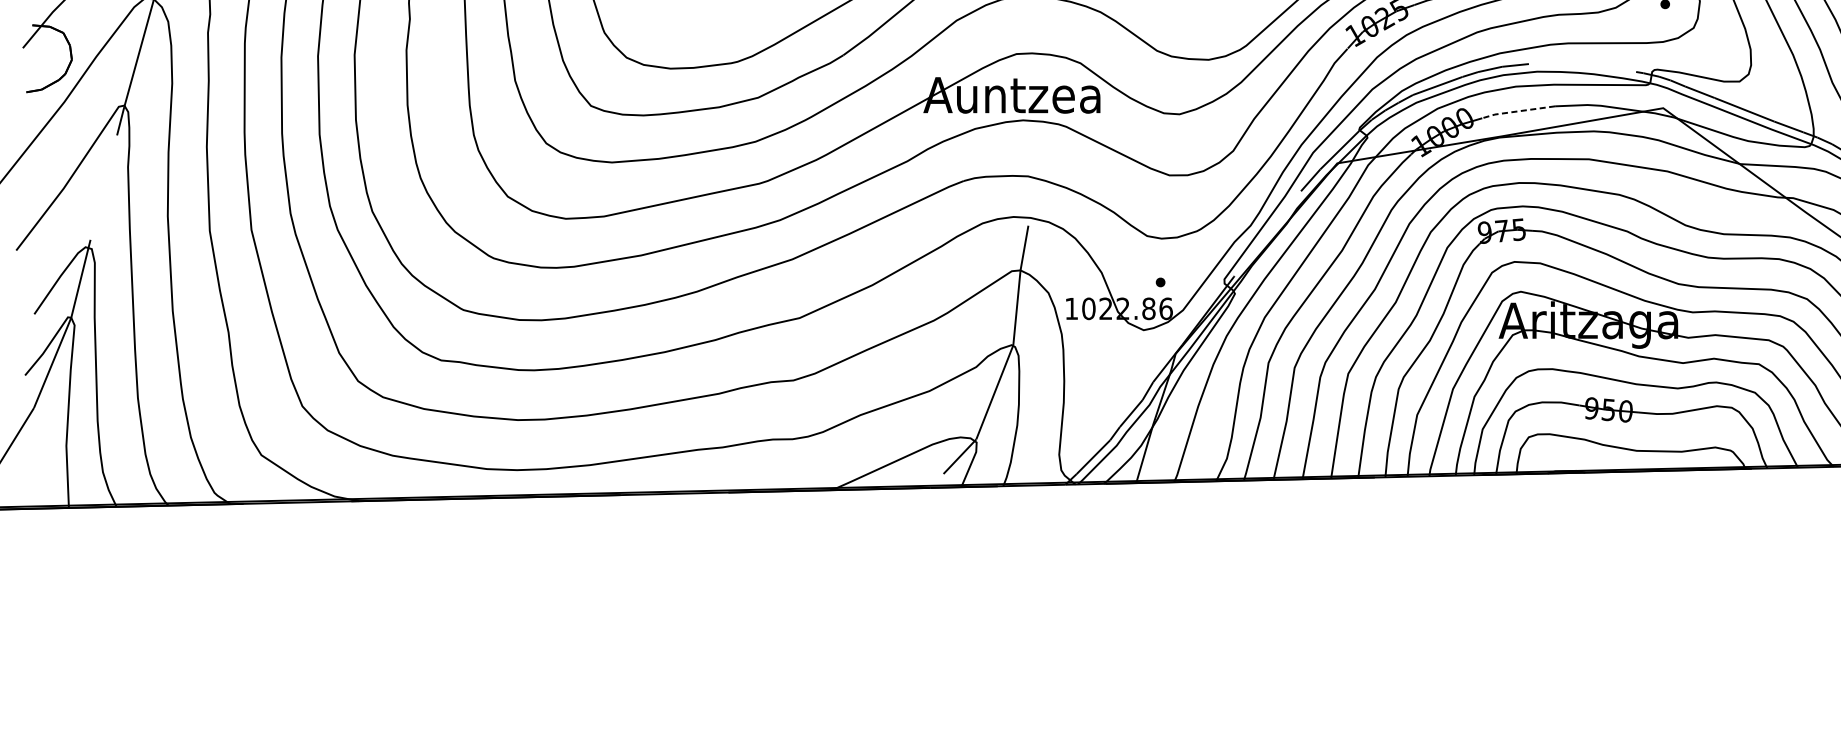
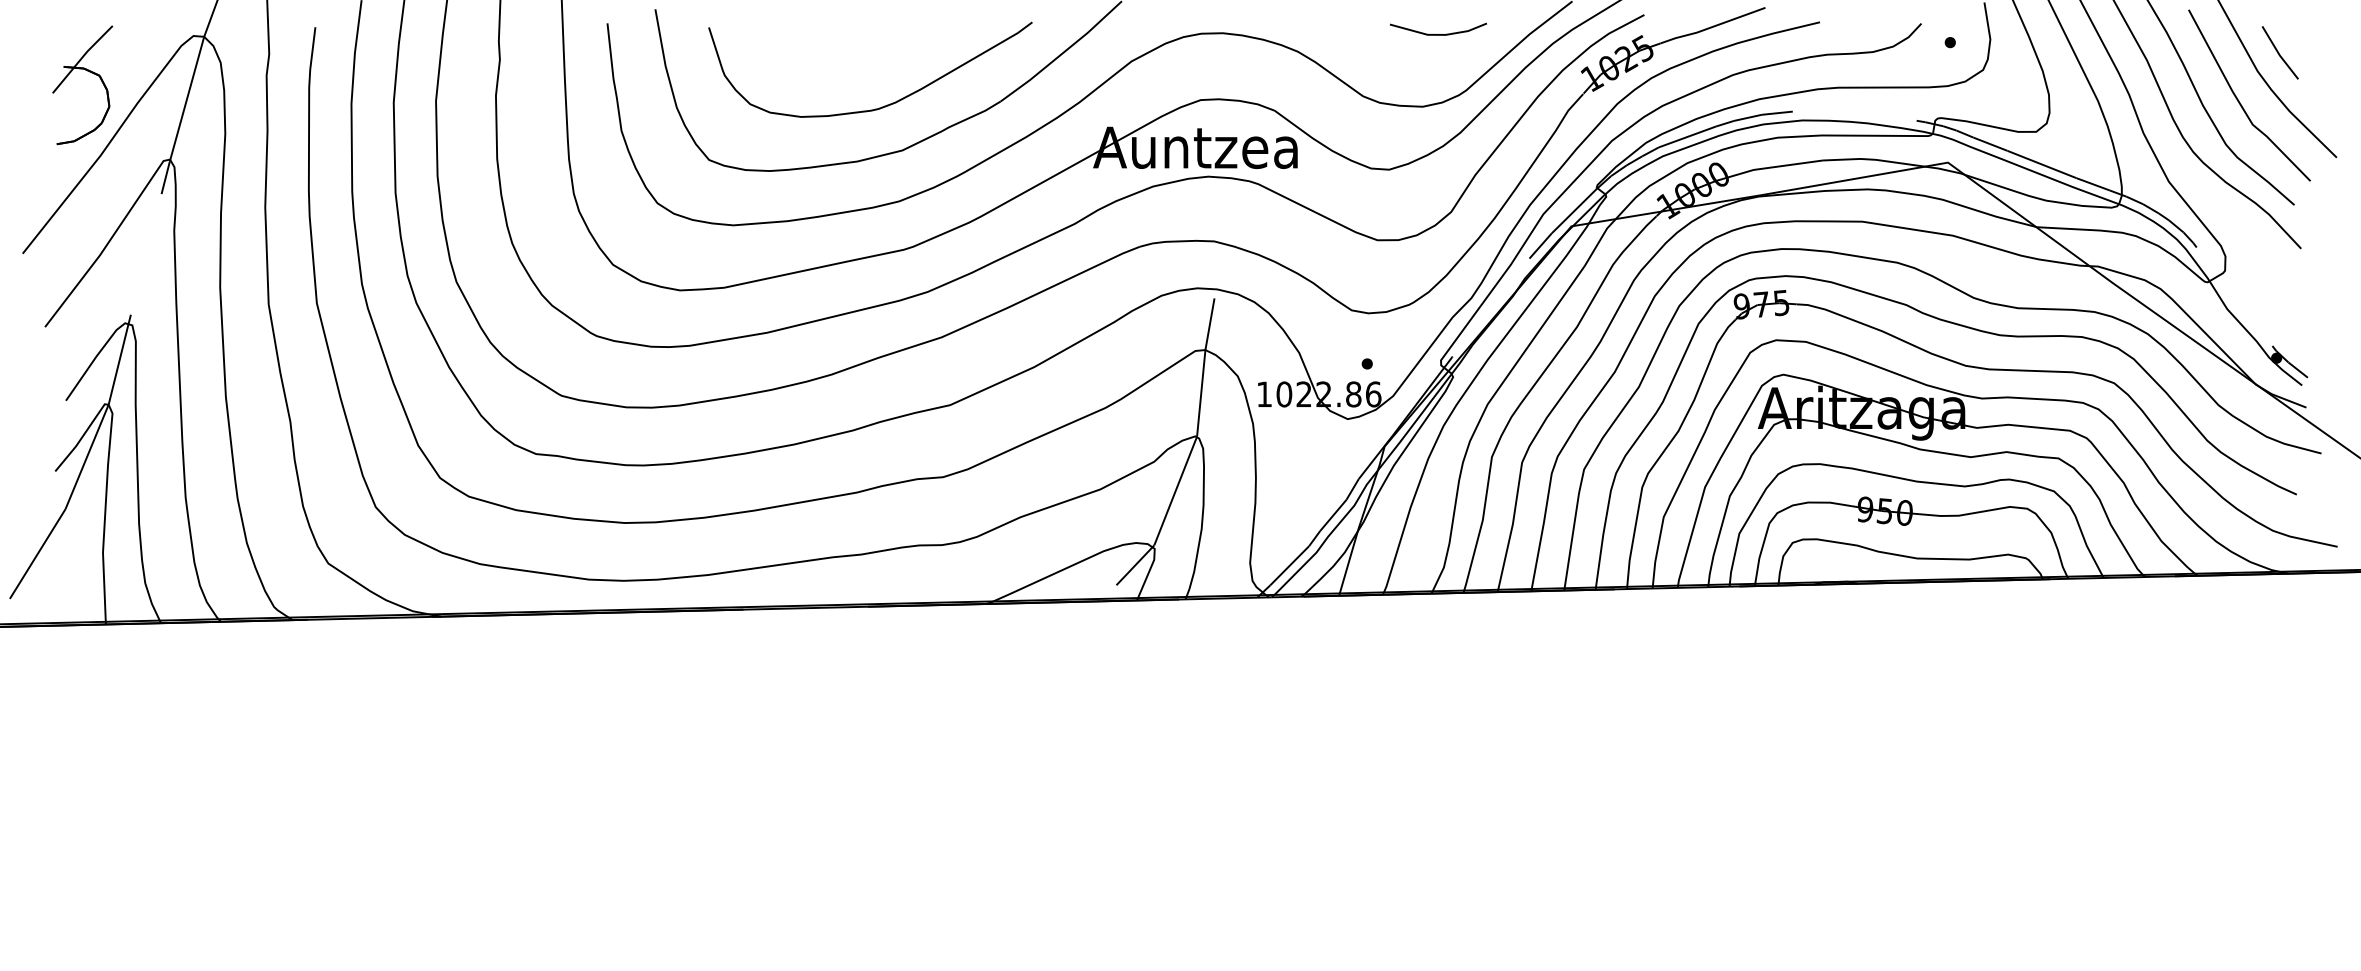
line: (1518, 111) -> (1780, 166), dashed -> solid

